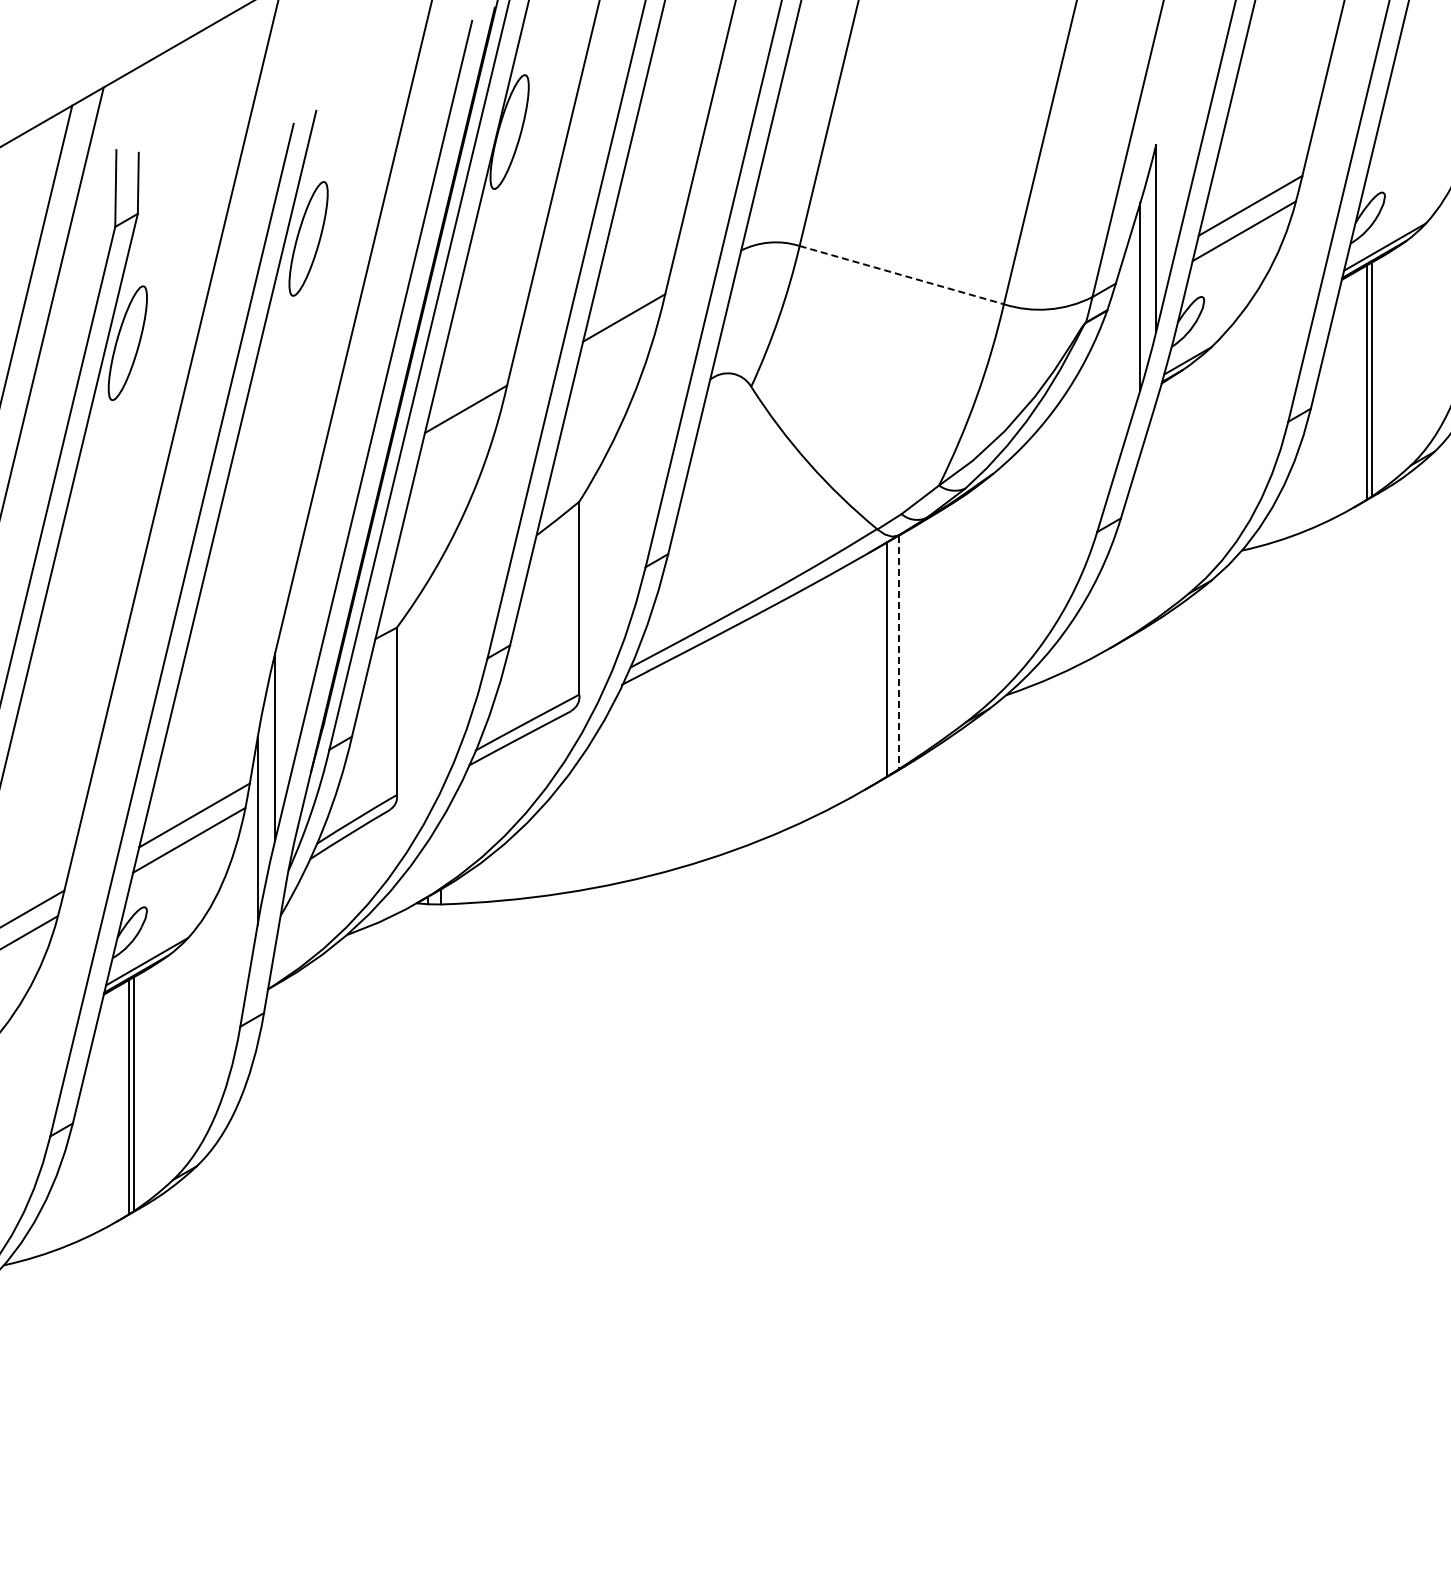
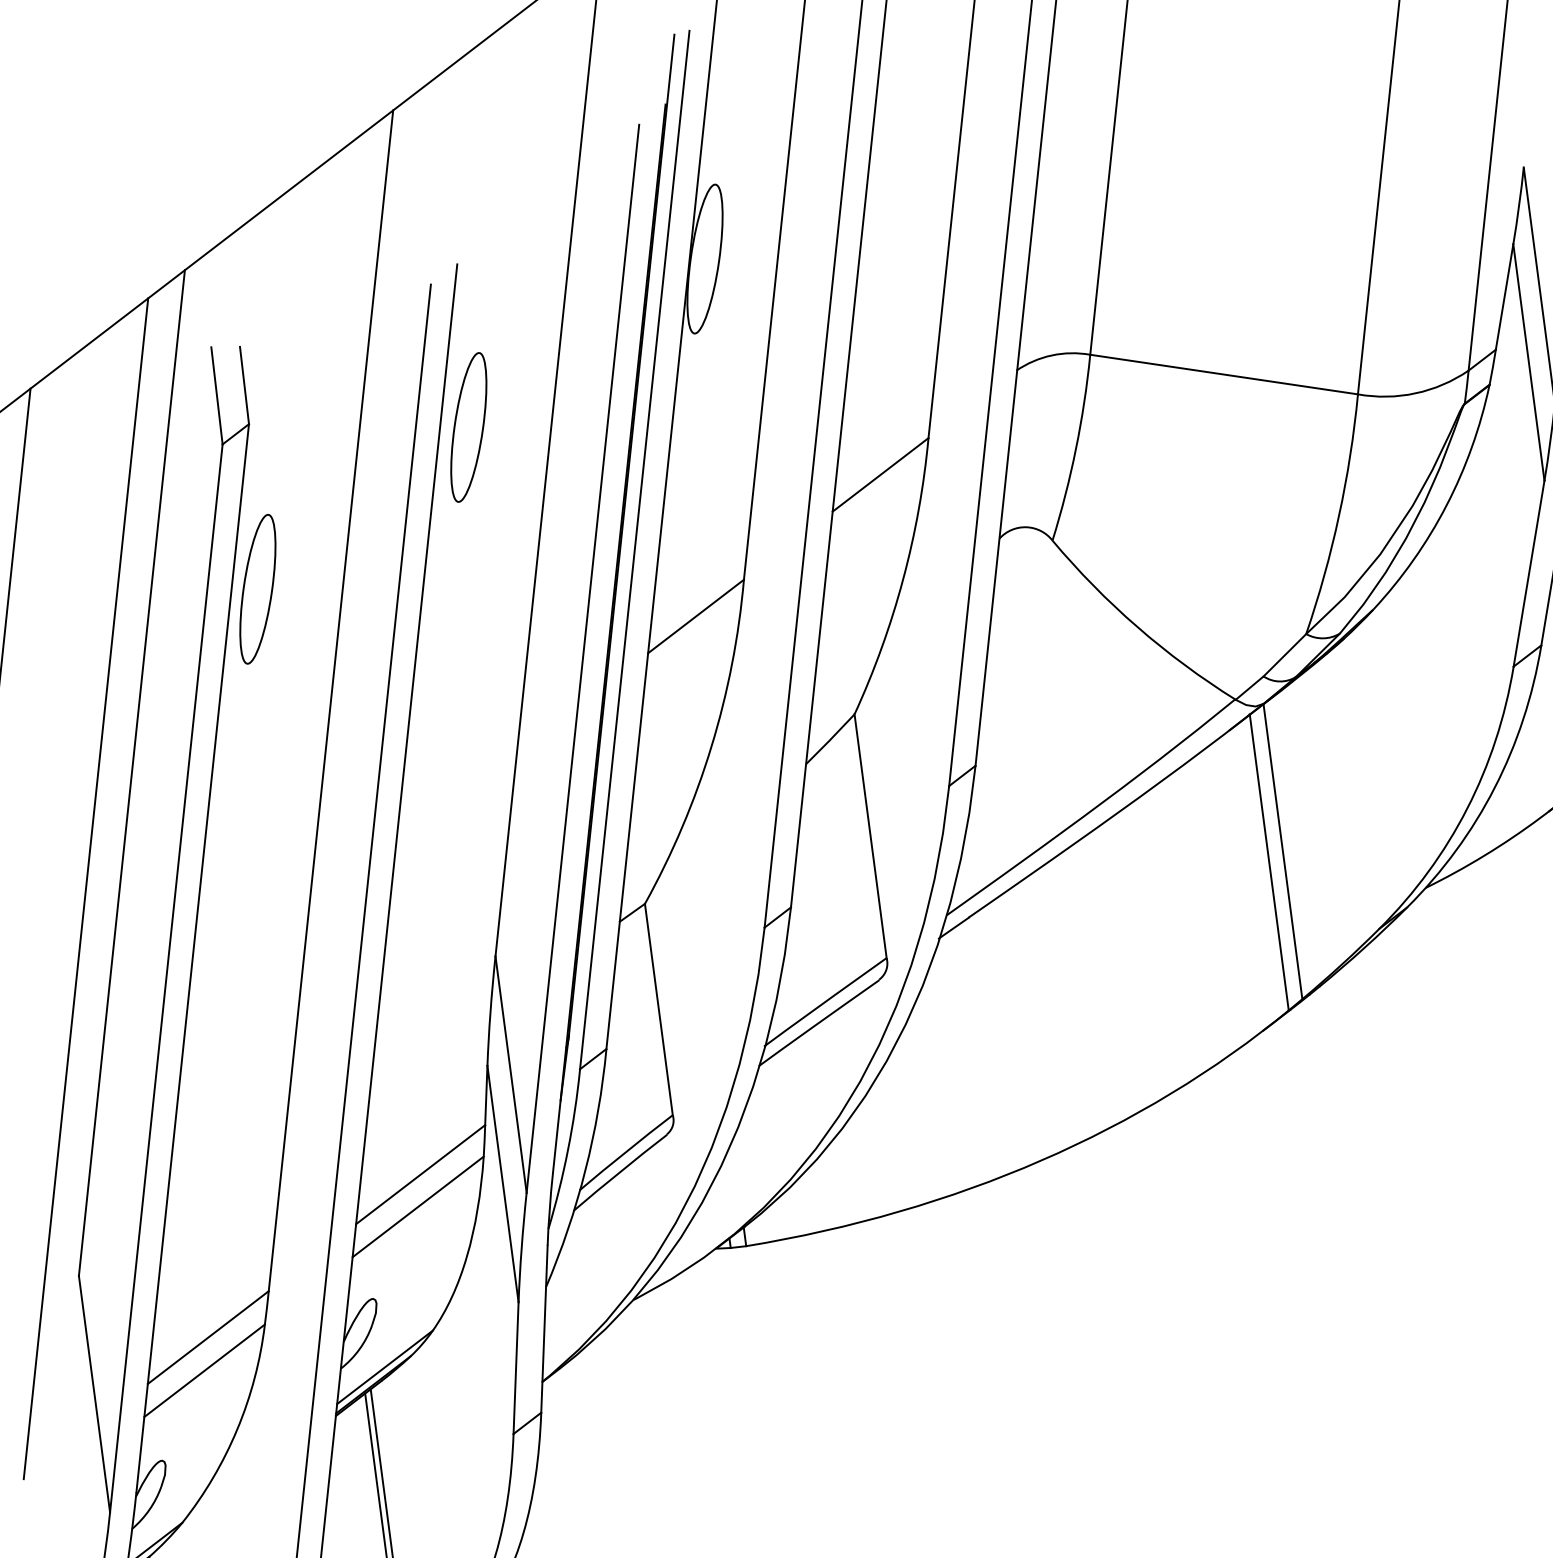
line: (902, 275) -> (1225, 374), dashed -> solid
line: (898, 652) -> (1282, 851), dashed -> solid

